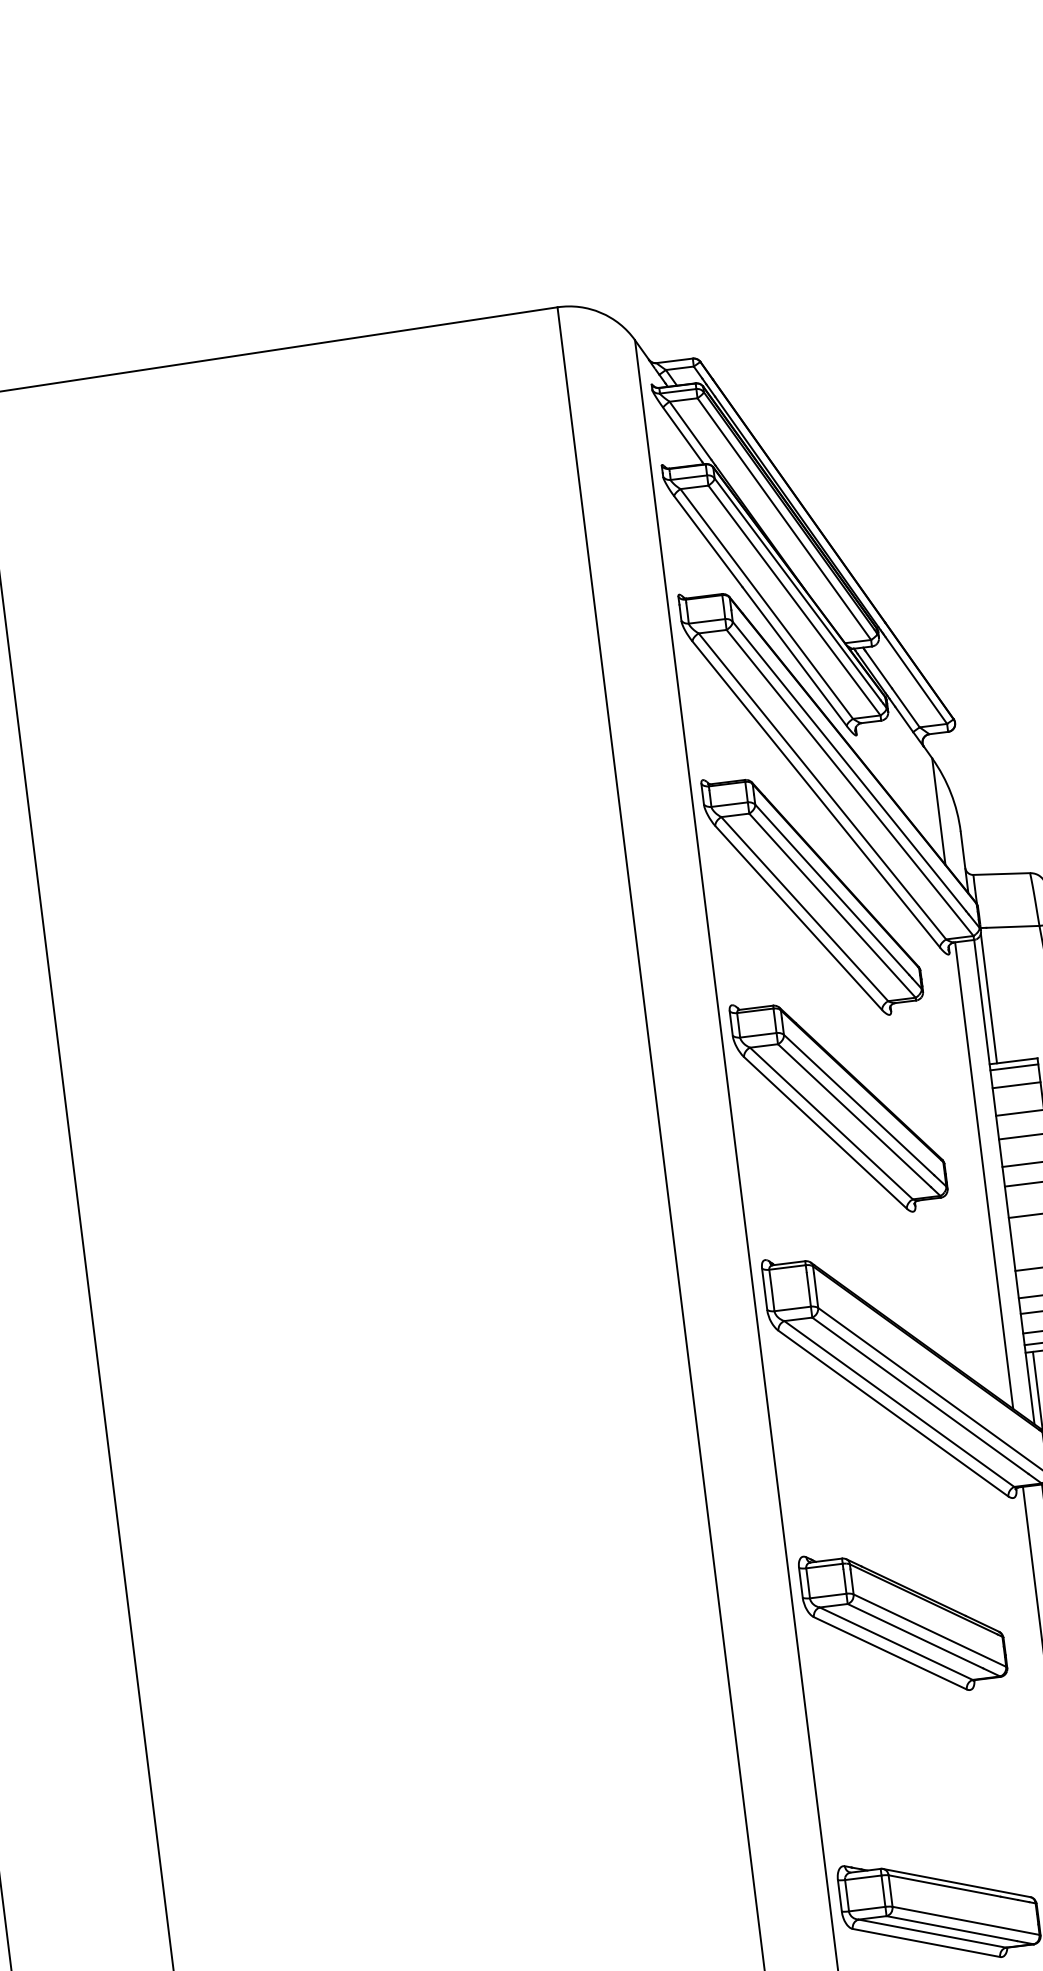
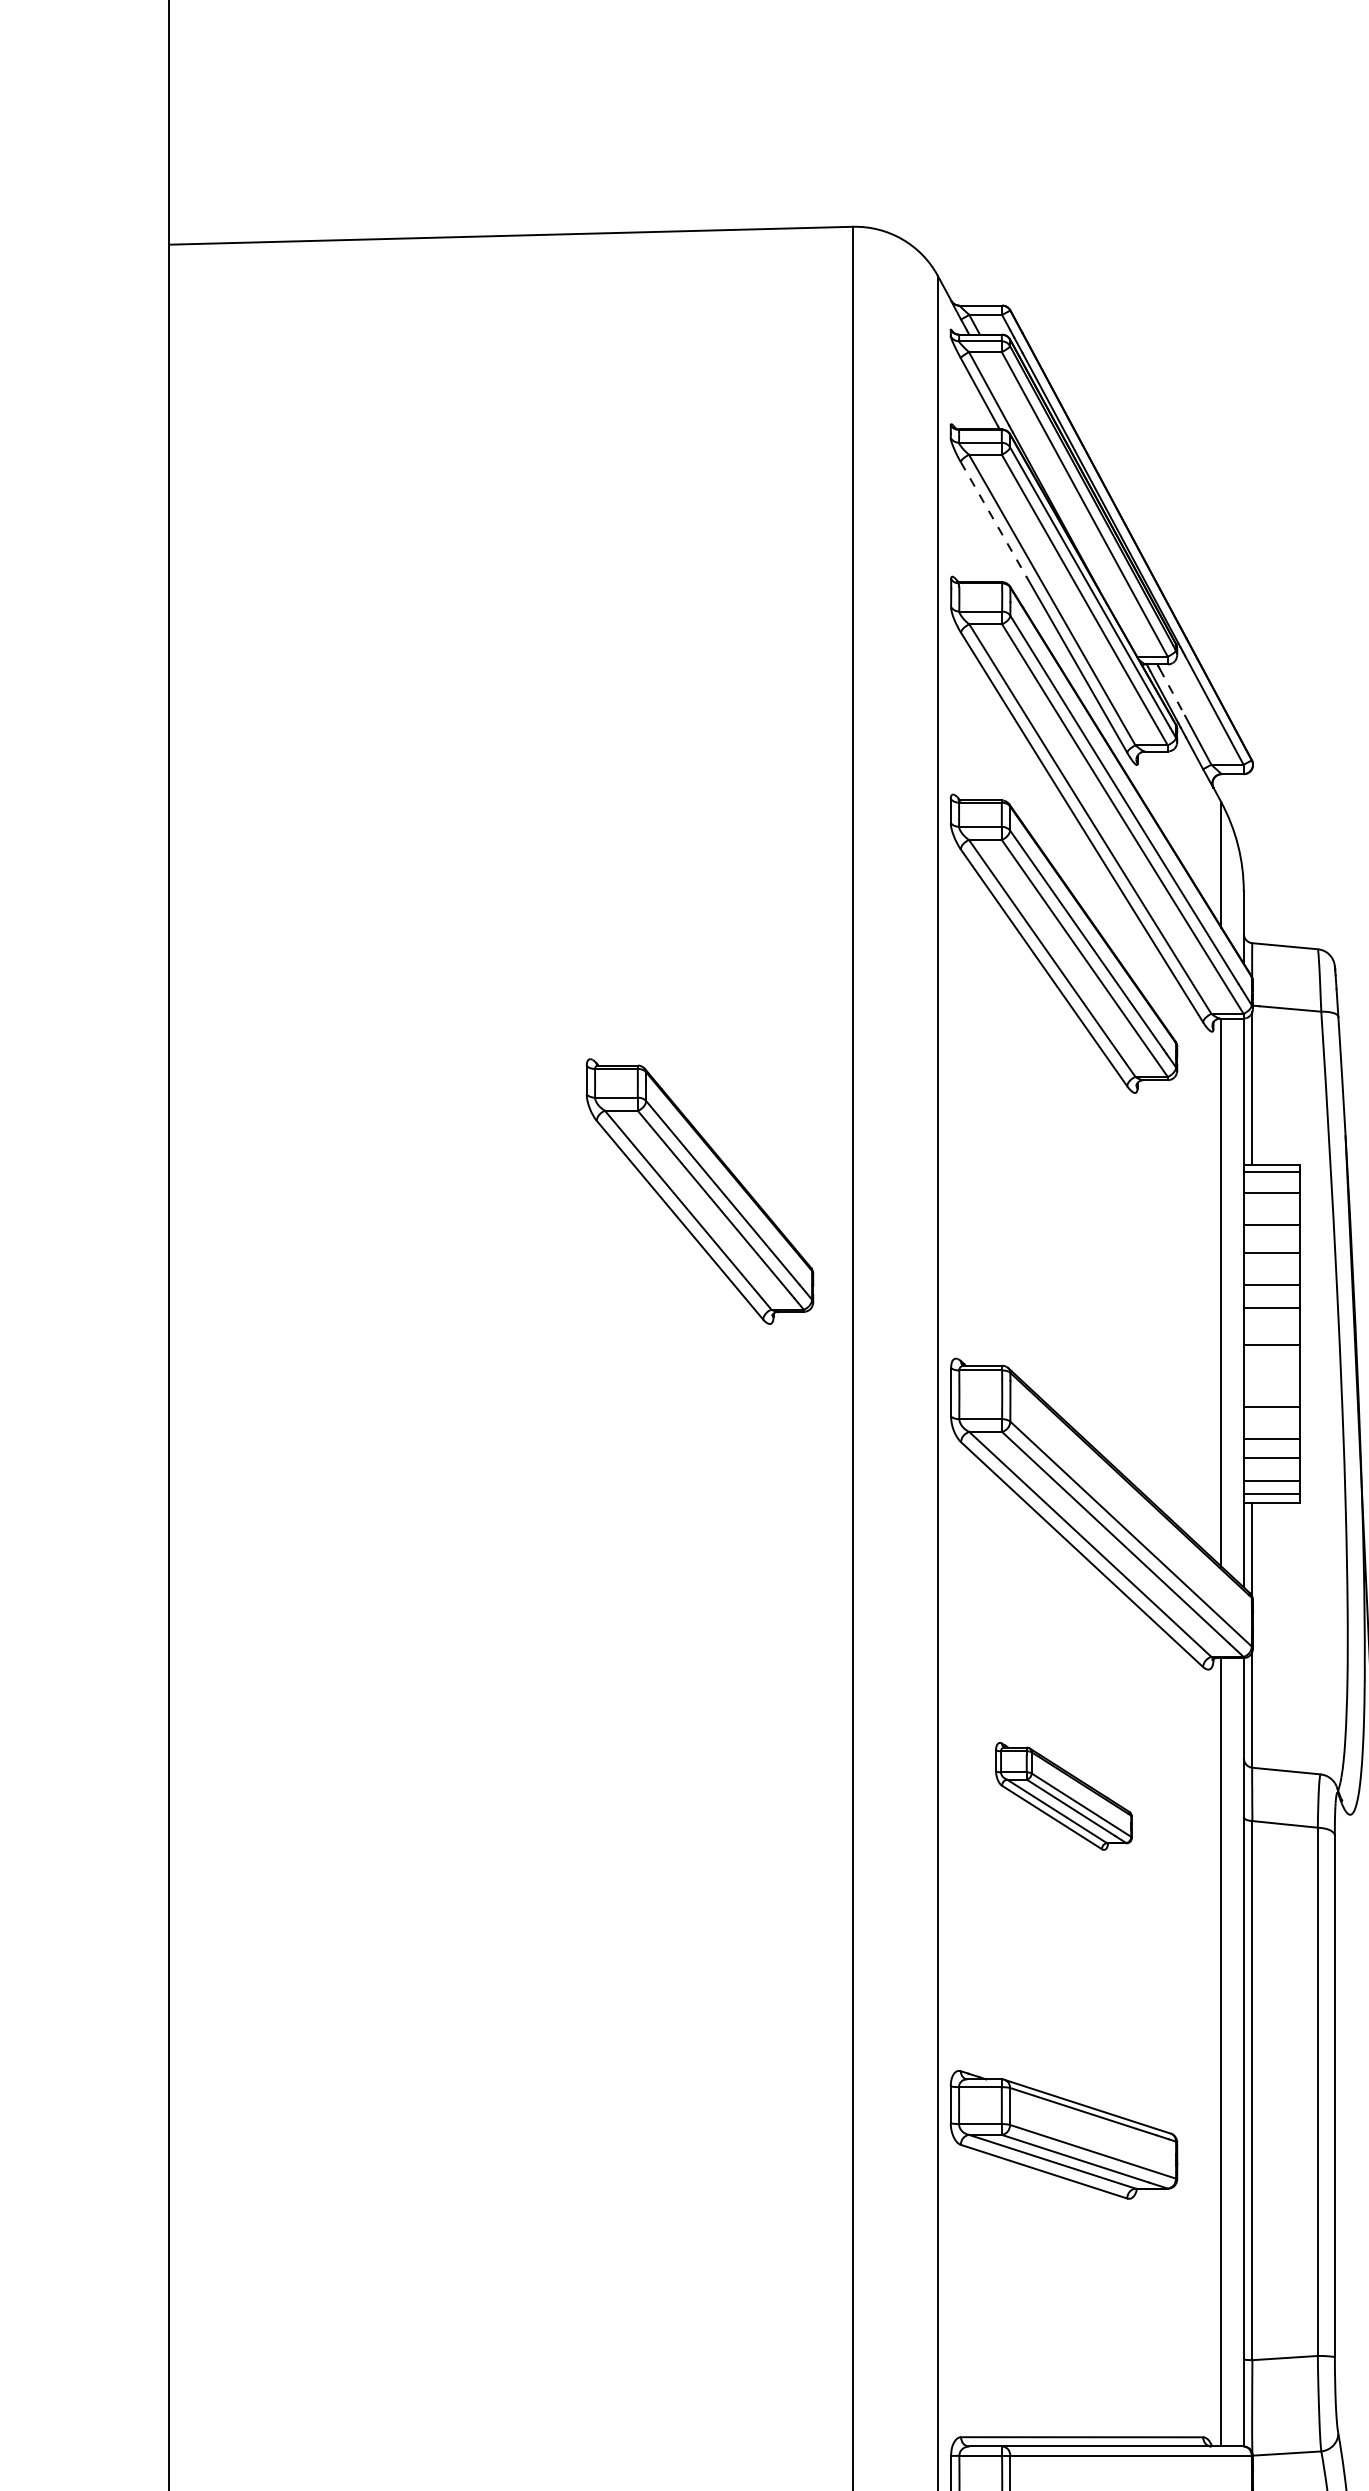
line: (708, 542) -> (993, 520), solid -> dashed
line: (878, 669) -> (1172, 692), solid -> dashed
part: (839, 1106) -> (699, 1191), moved
part: (903, 1621) -> (1063, 1796), size x0.6

